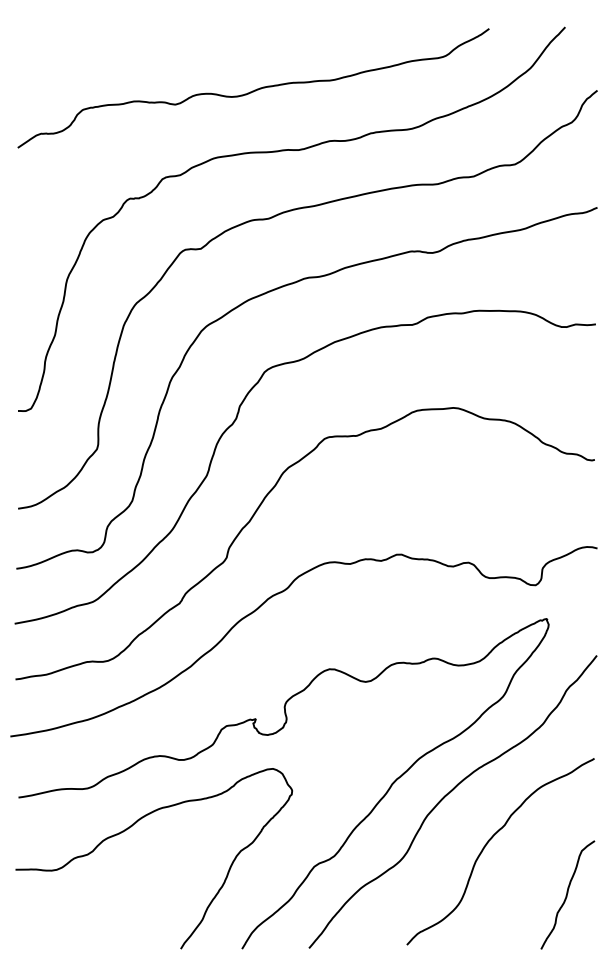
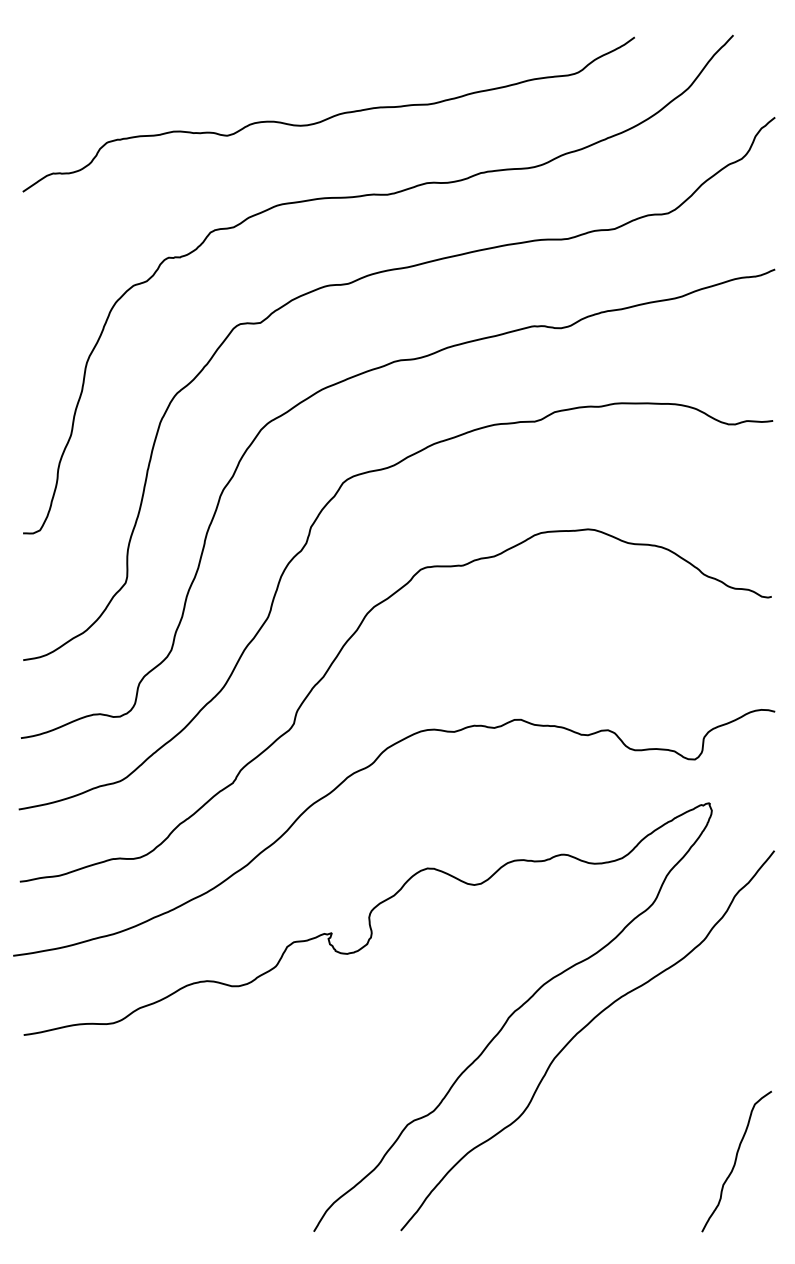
curve: (131, 827) -> (170, 1073), removed
curve: (490, 840) -> (636, 1090), removed

